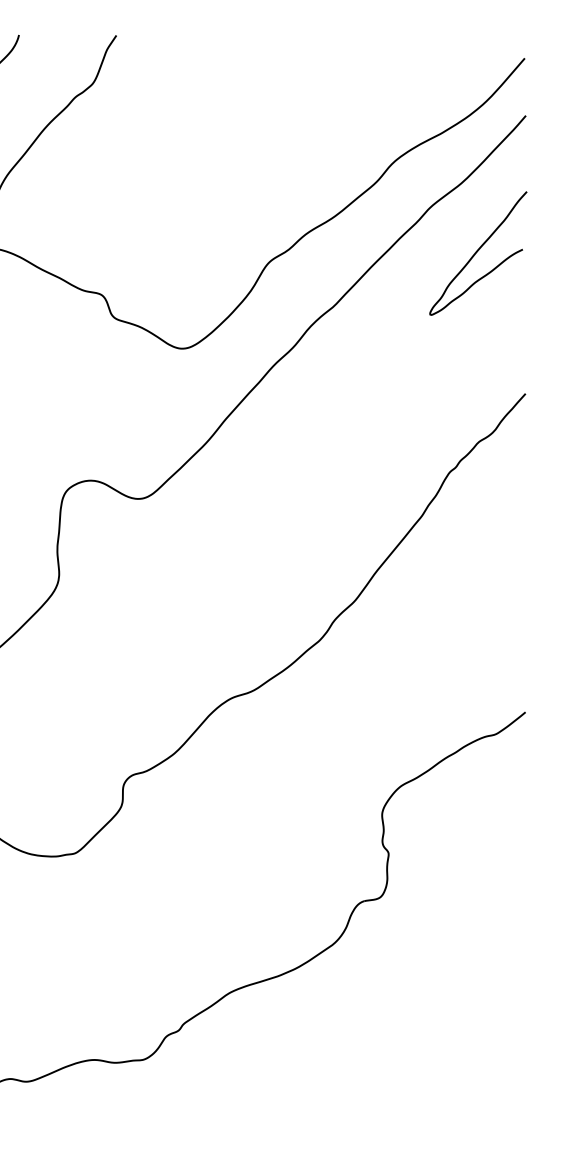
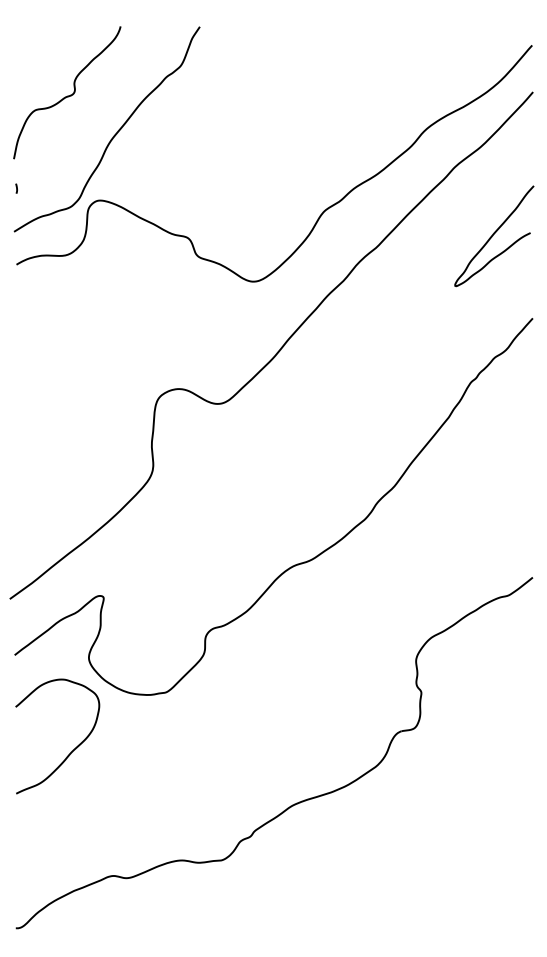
curve: (477, 252) -> (493, 235), moved

